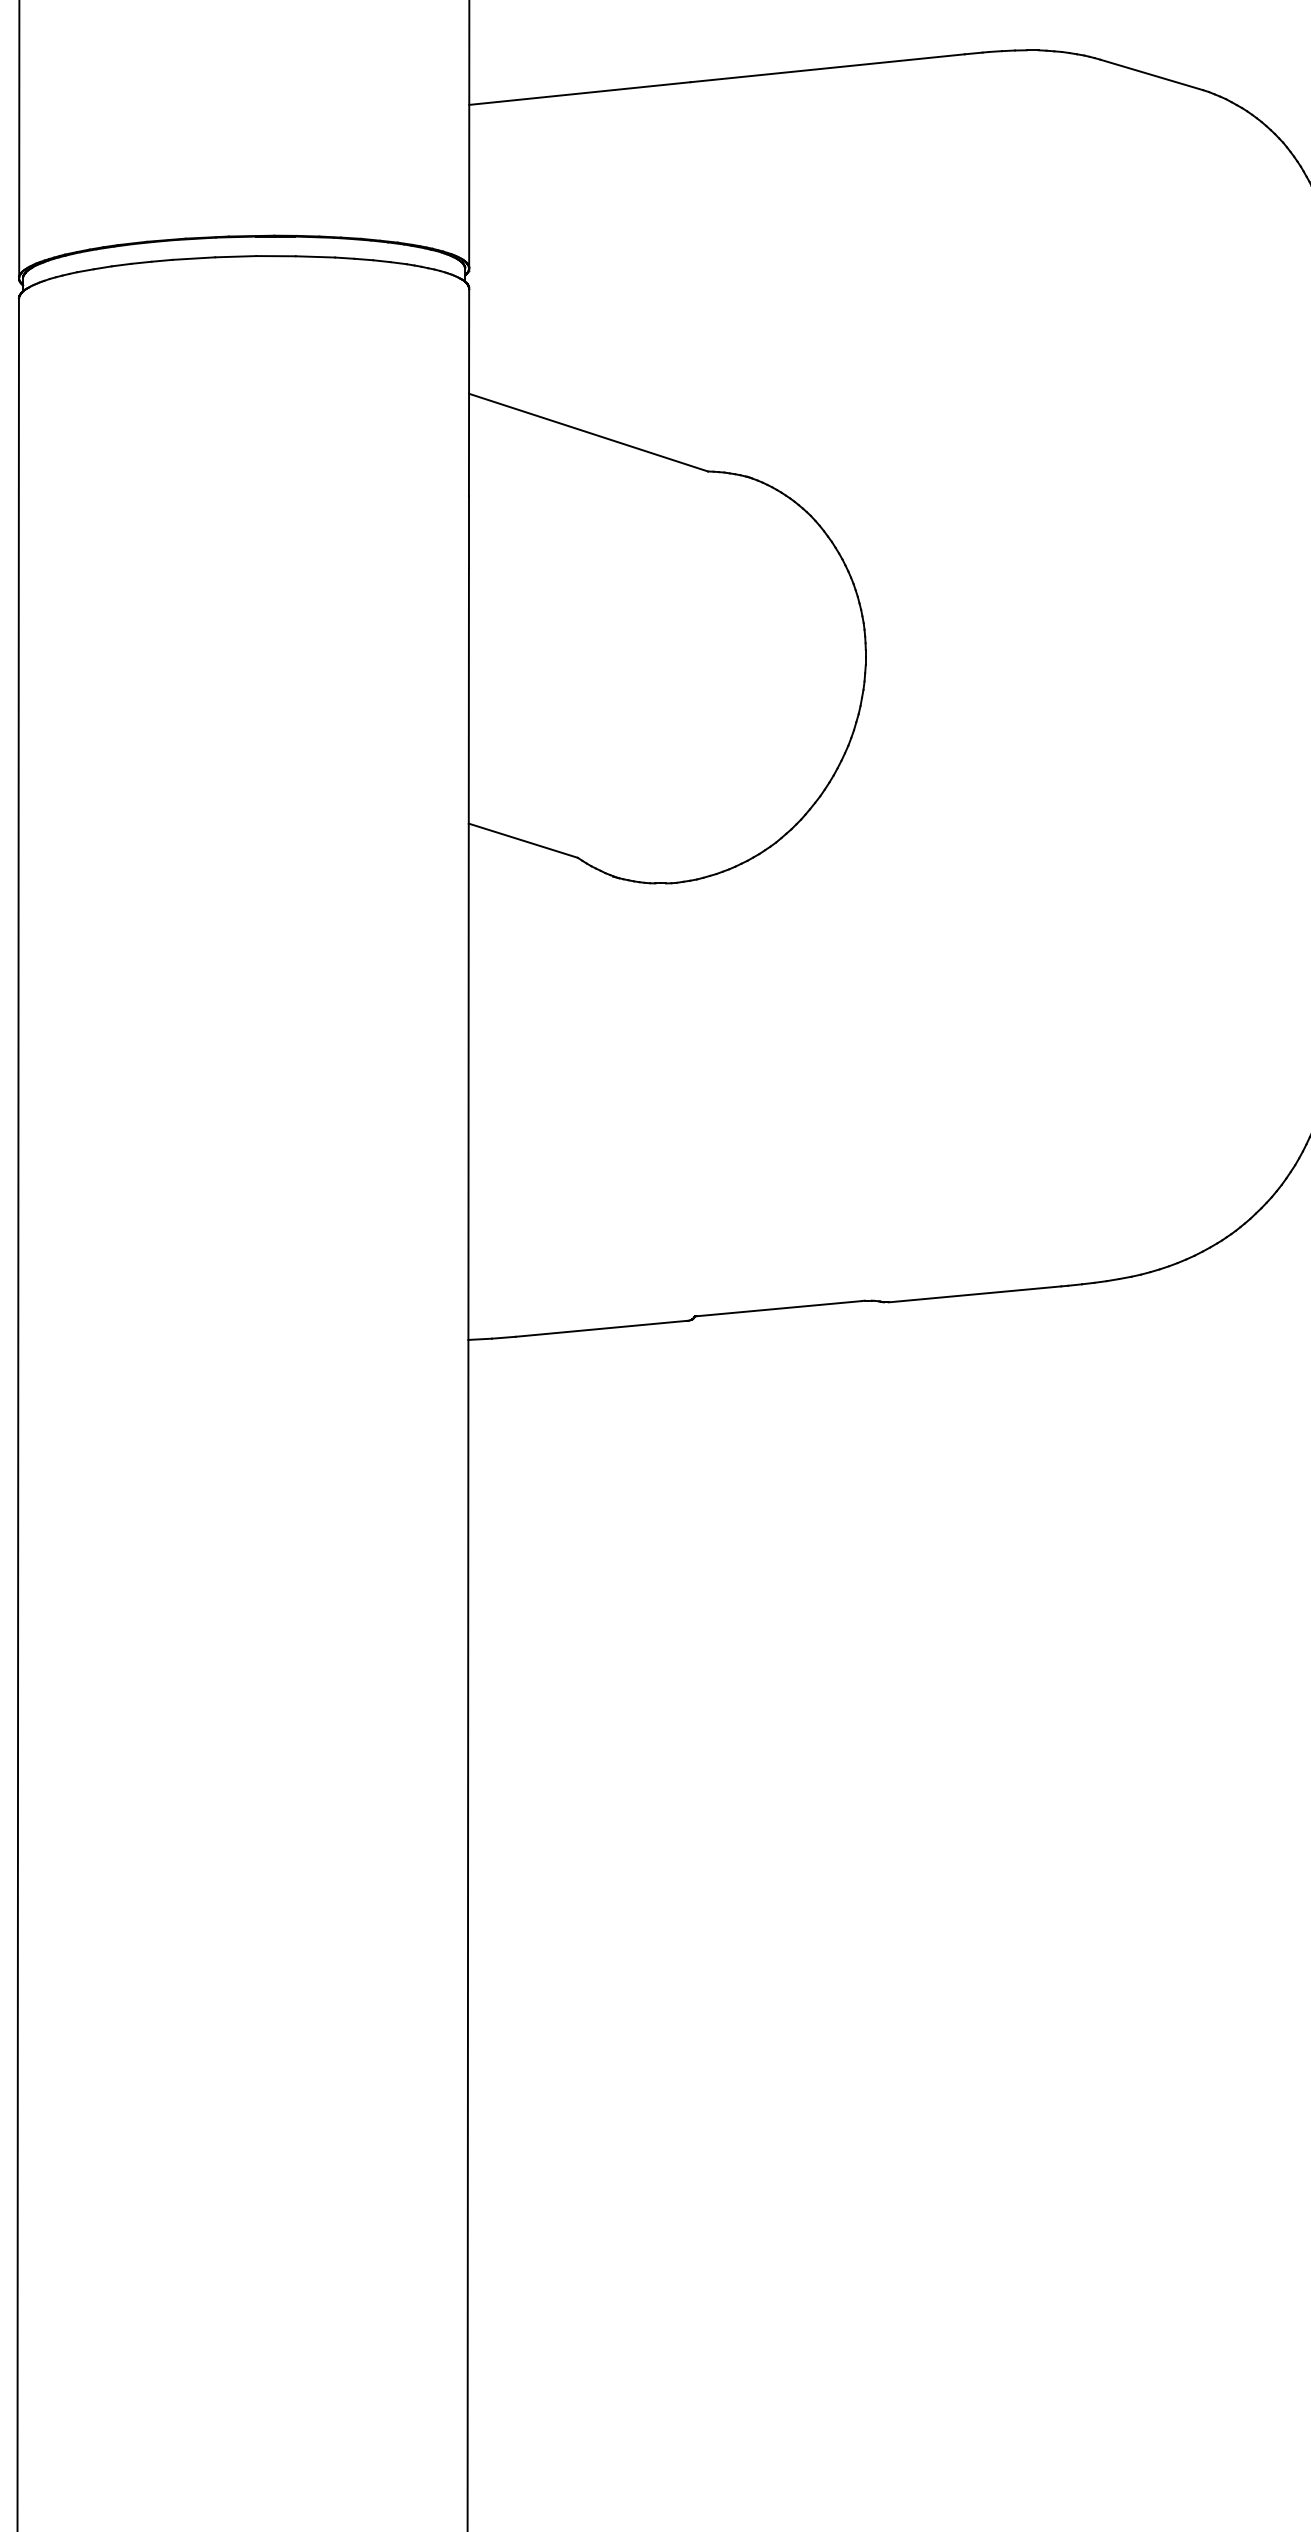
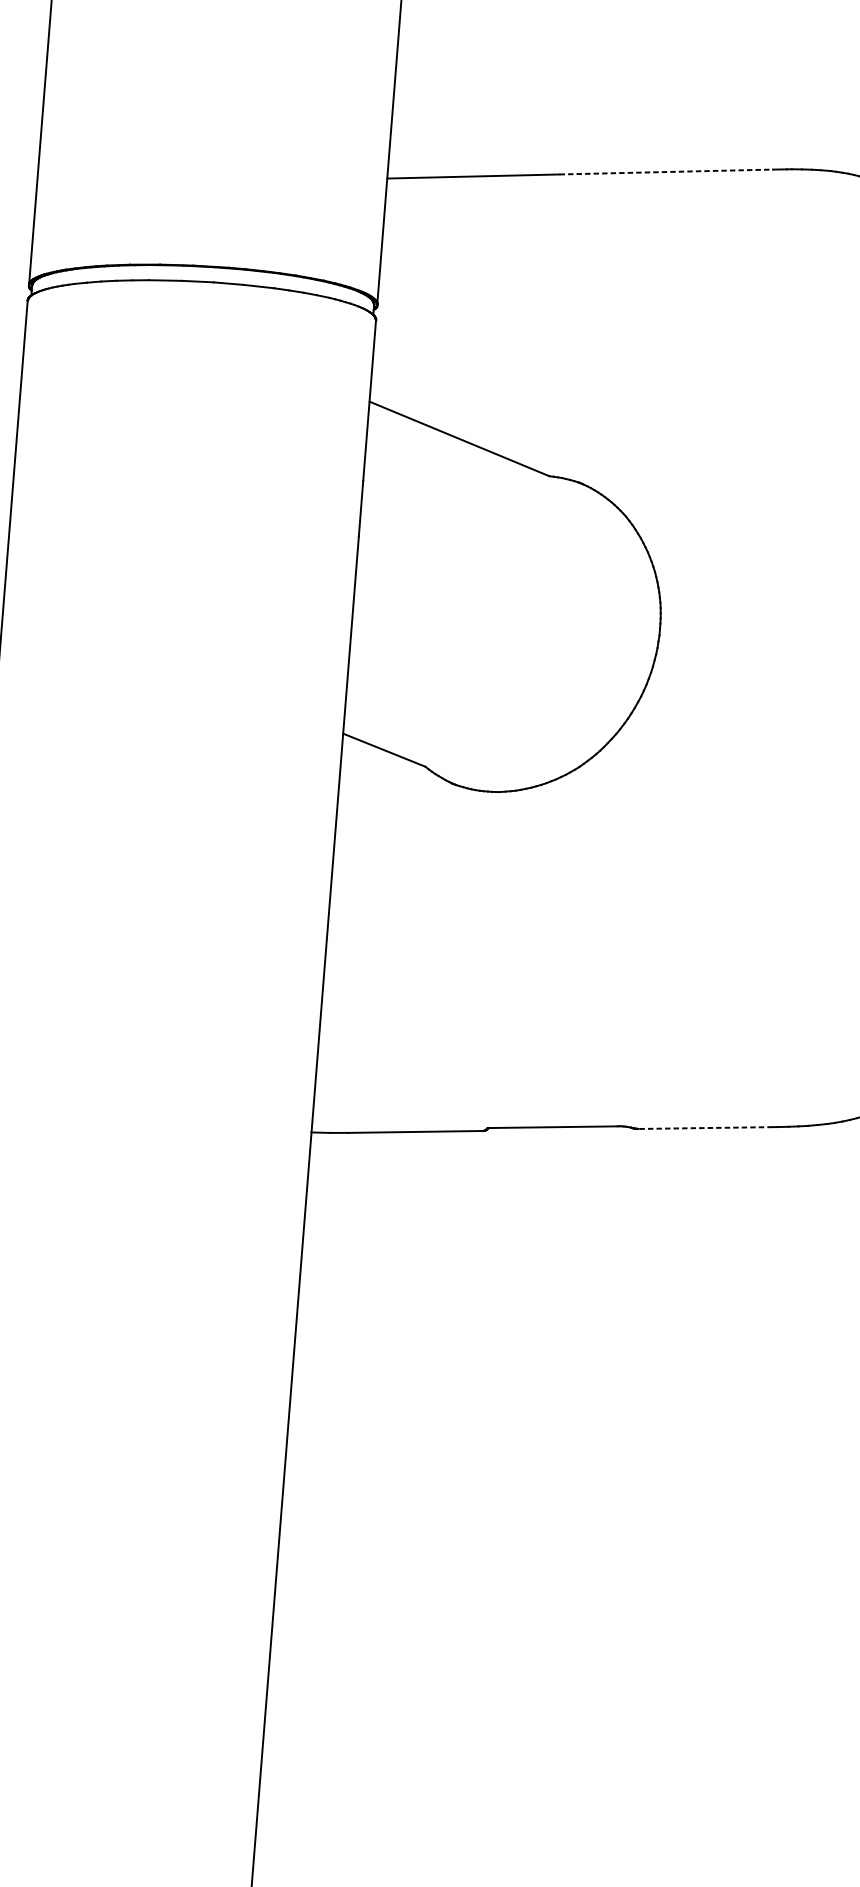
line: (827, 68) -> (666, 172), solid -> dashed
line: (974, 1294) -> (705, 1128), solid -> dashed

